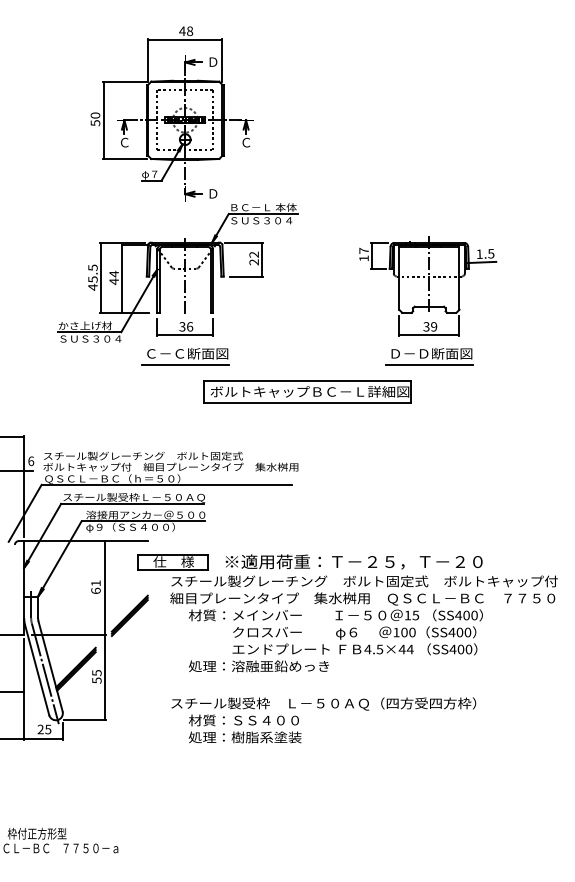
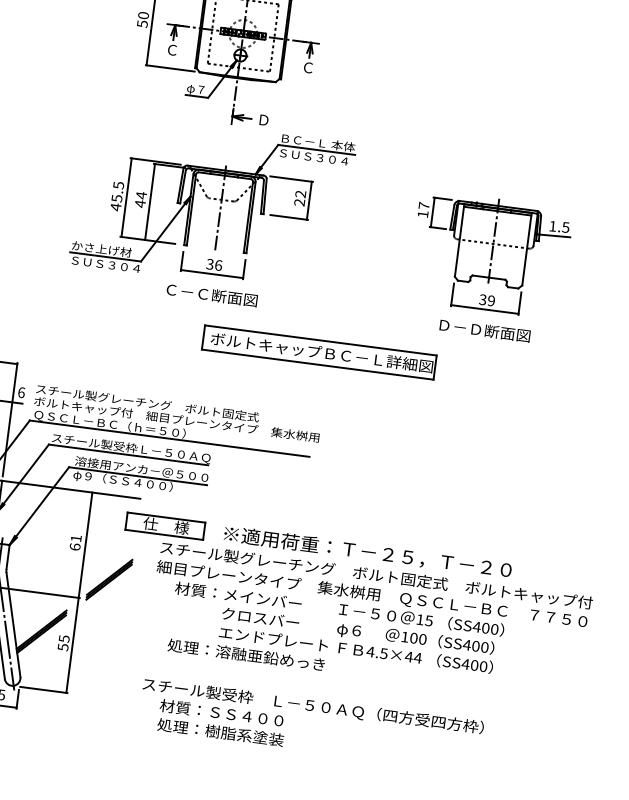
line: (185, 364) -> (208, 306), removed
line: (429, 364) -> (480, 342), removed
part: (307, 391) -> (319, 352), moved

